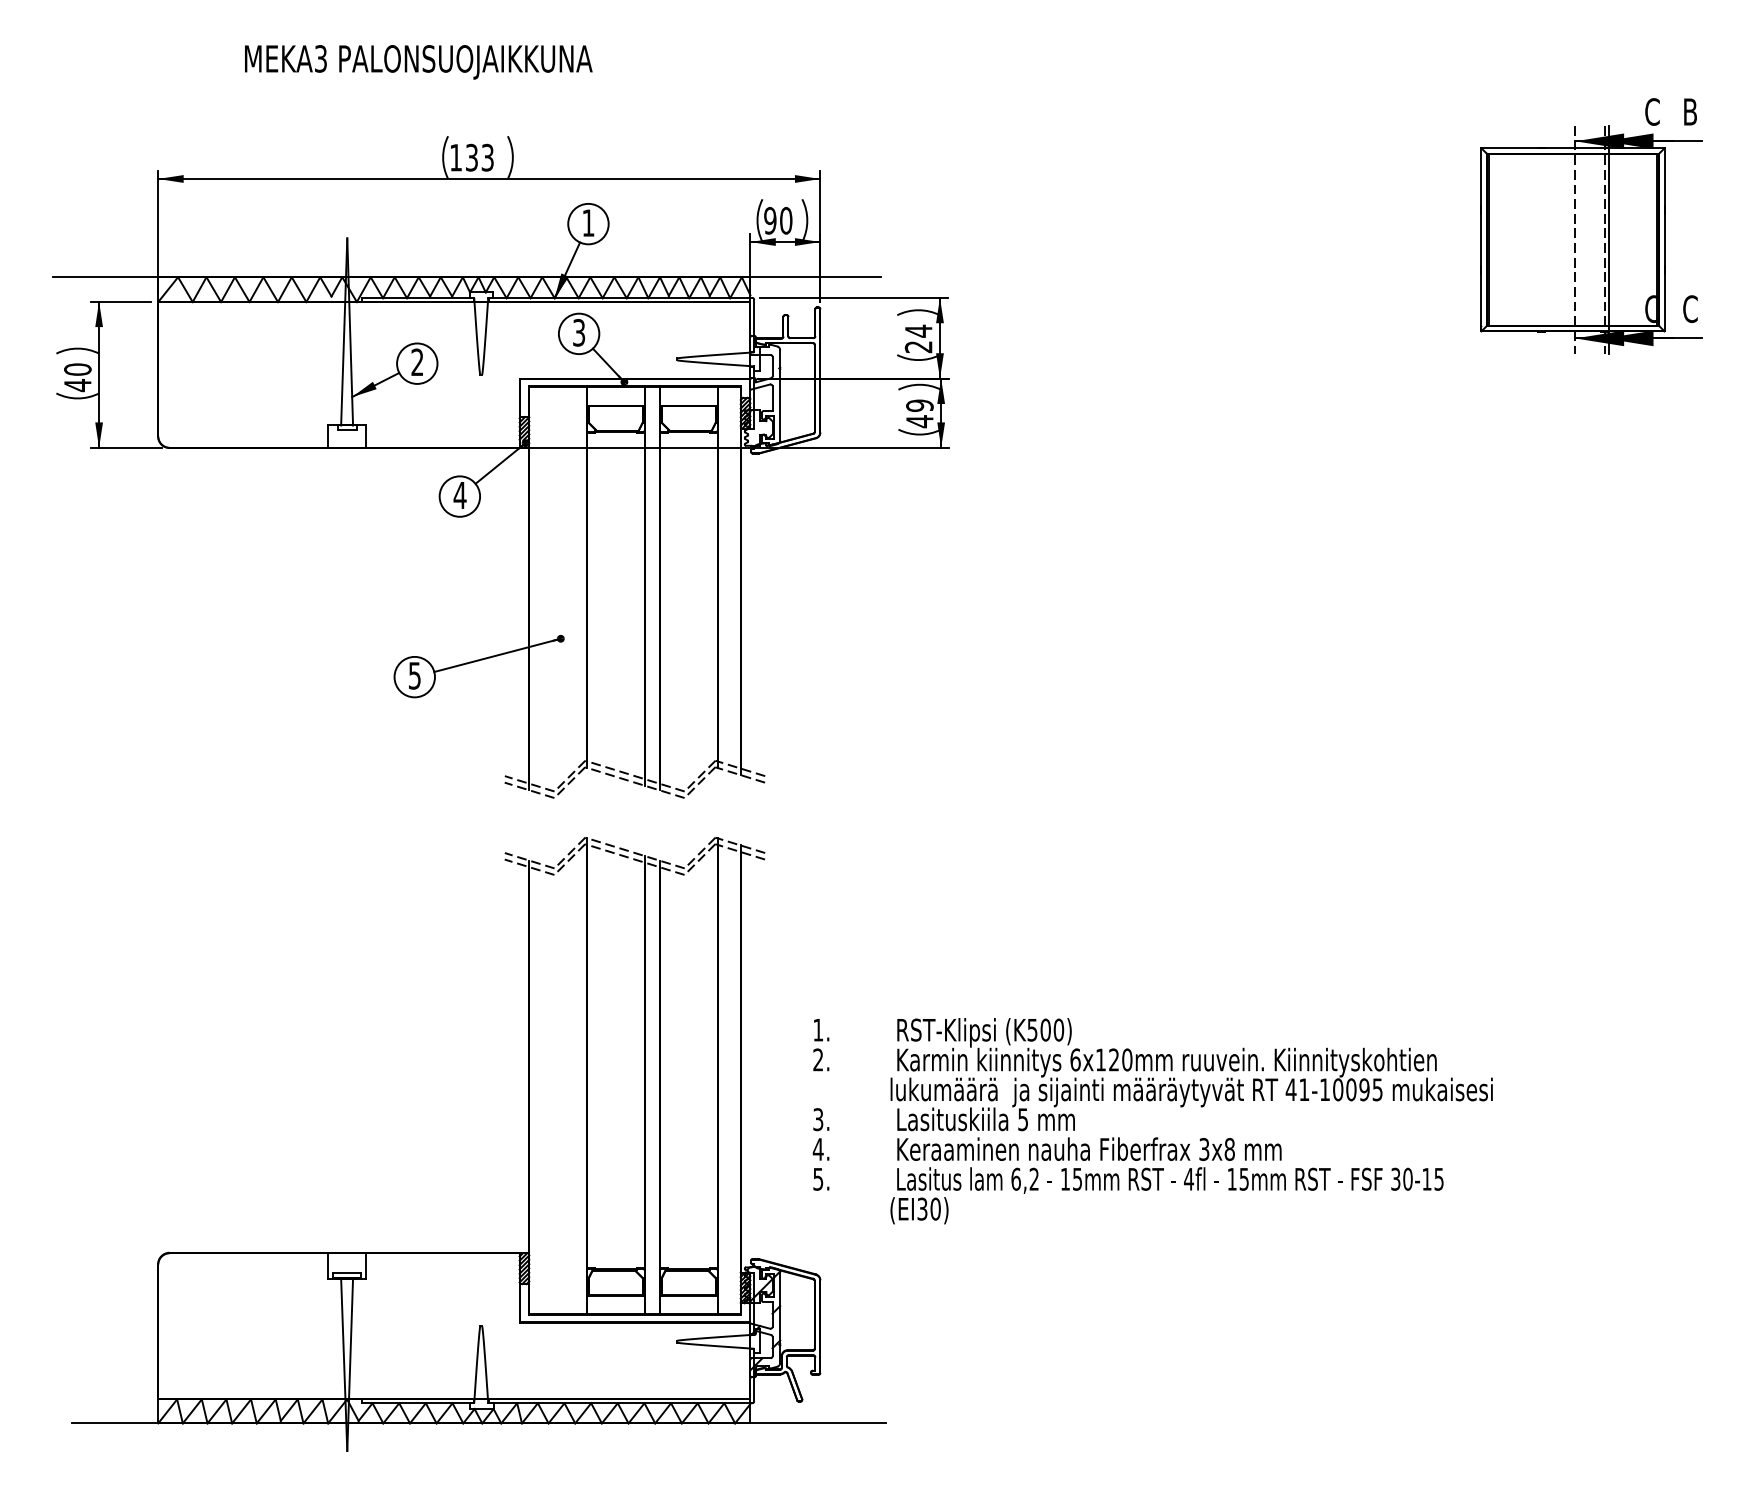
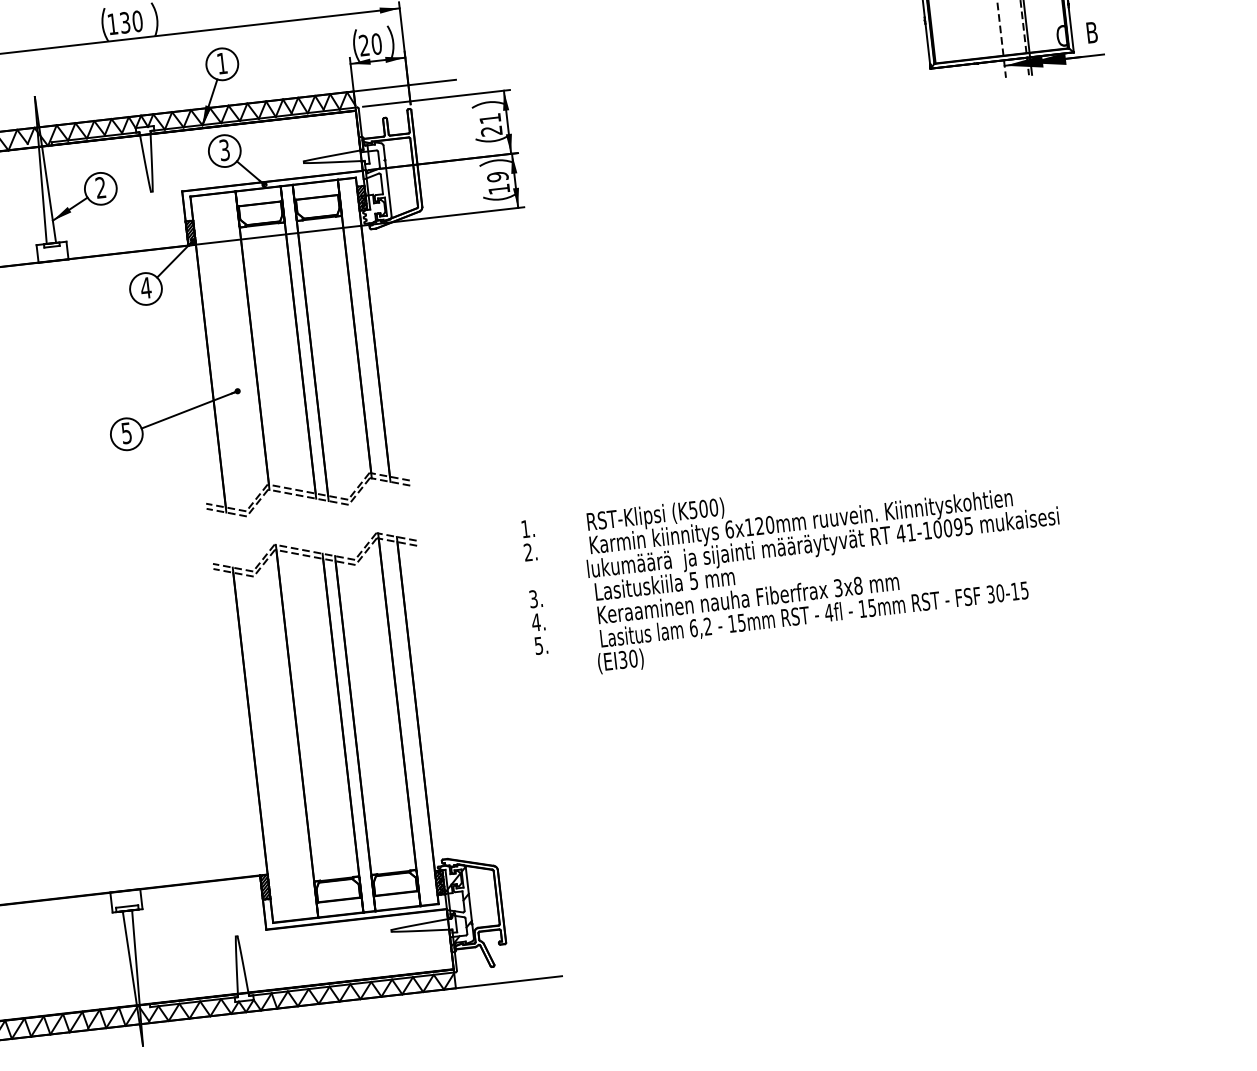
text: (487, 157) -> (137, 21), 133 -> 130
text: (770, 220) -> (364, 45), 90 -> 20
text: (1690, 309) -> (1092, 32), C -> B
text: (918, 330) -> (490, 118), 24 -> 21
text: (919, 421) -> (498, 189), 49 -> 19
text: (1152, 1121) -> (795, 570), moved

